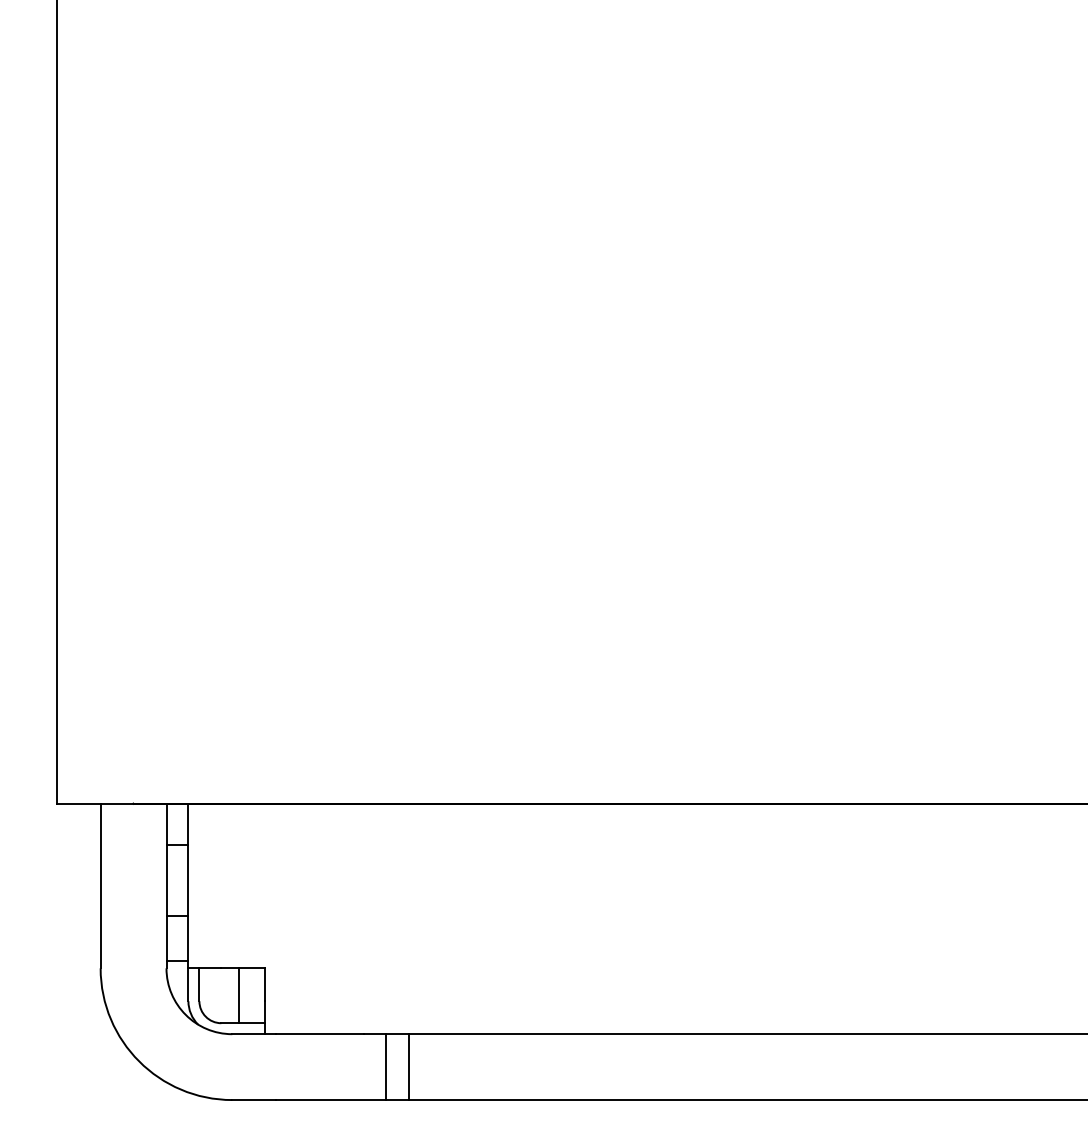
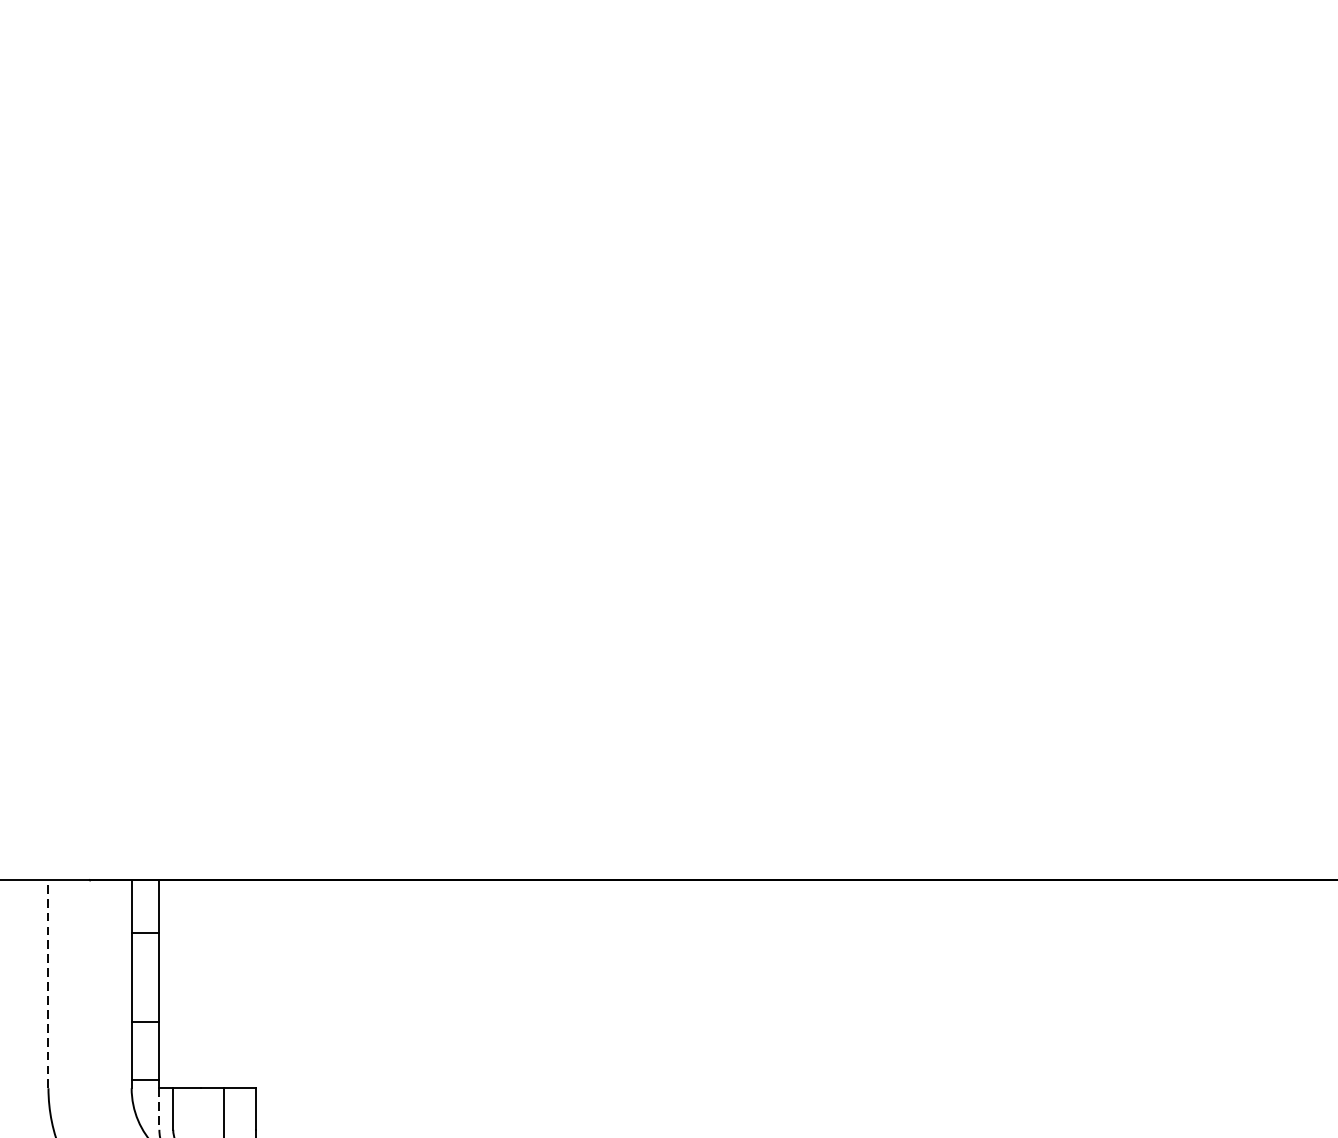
line: (100, 885) -> (48, 983), solid -> dashed
line: (188, 985) -> (159, 1109), solid -> dashed

